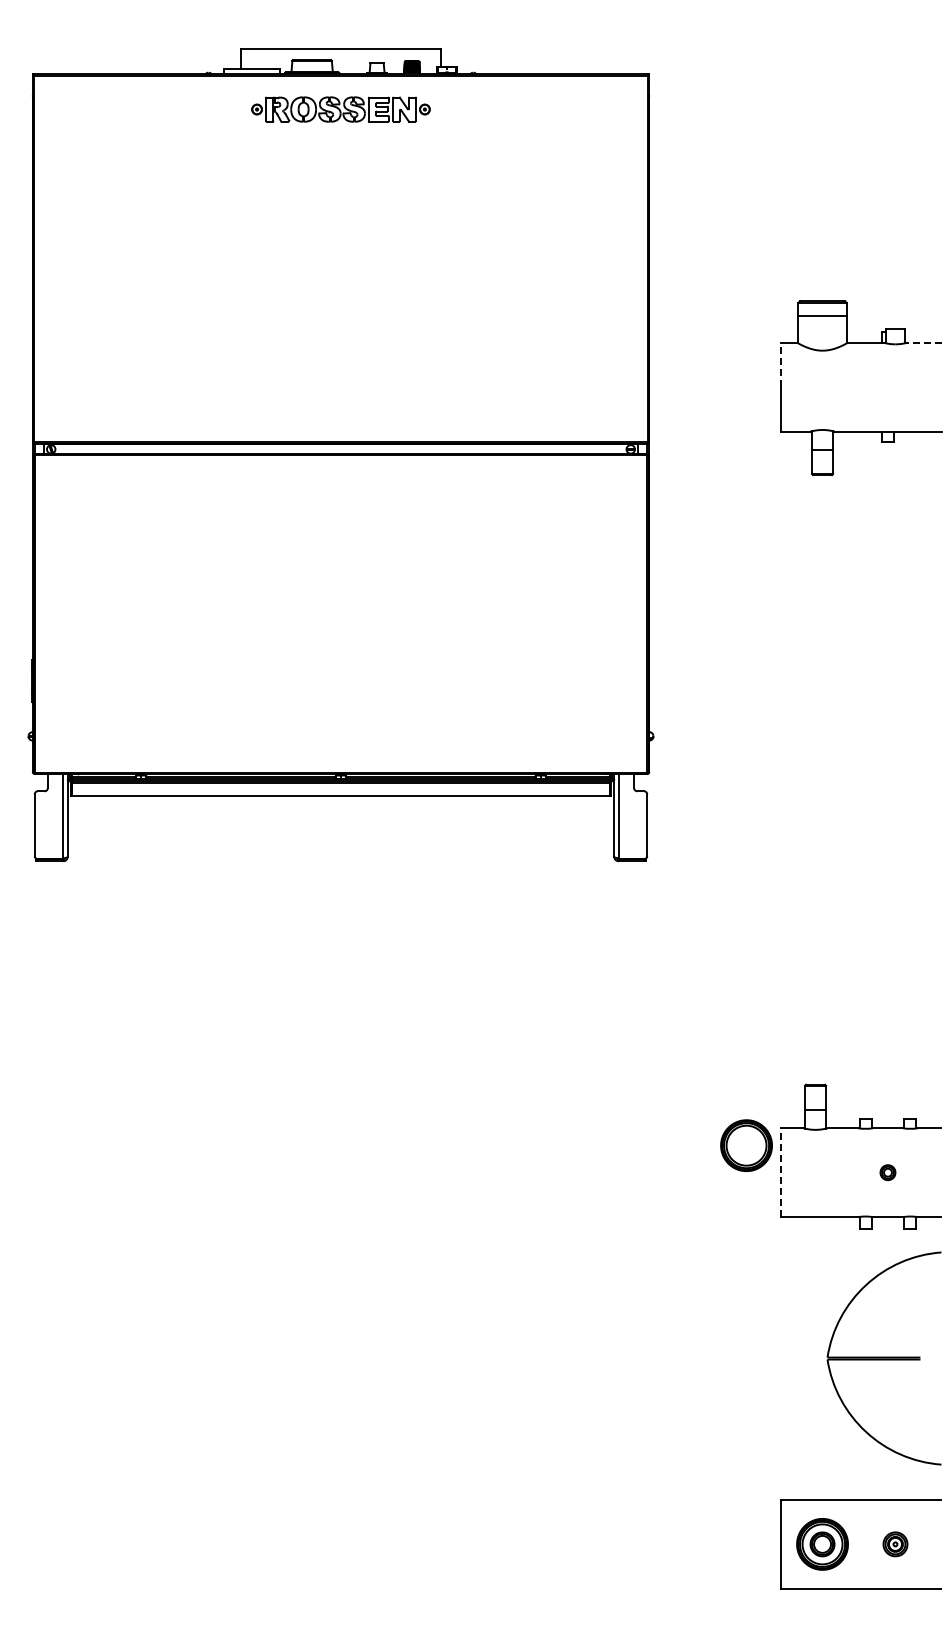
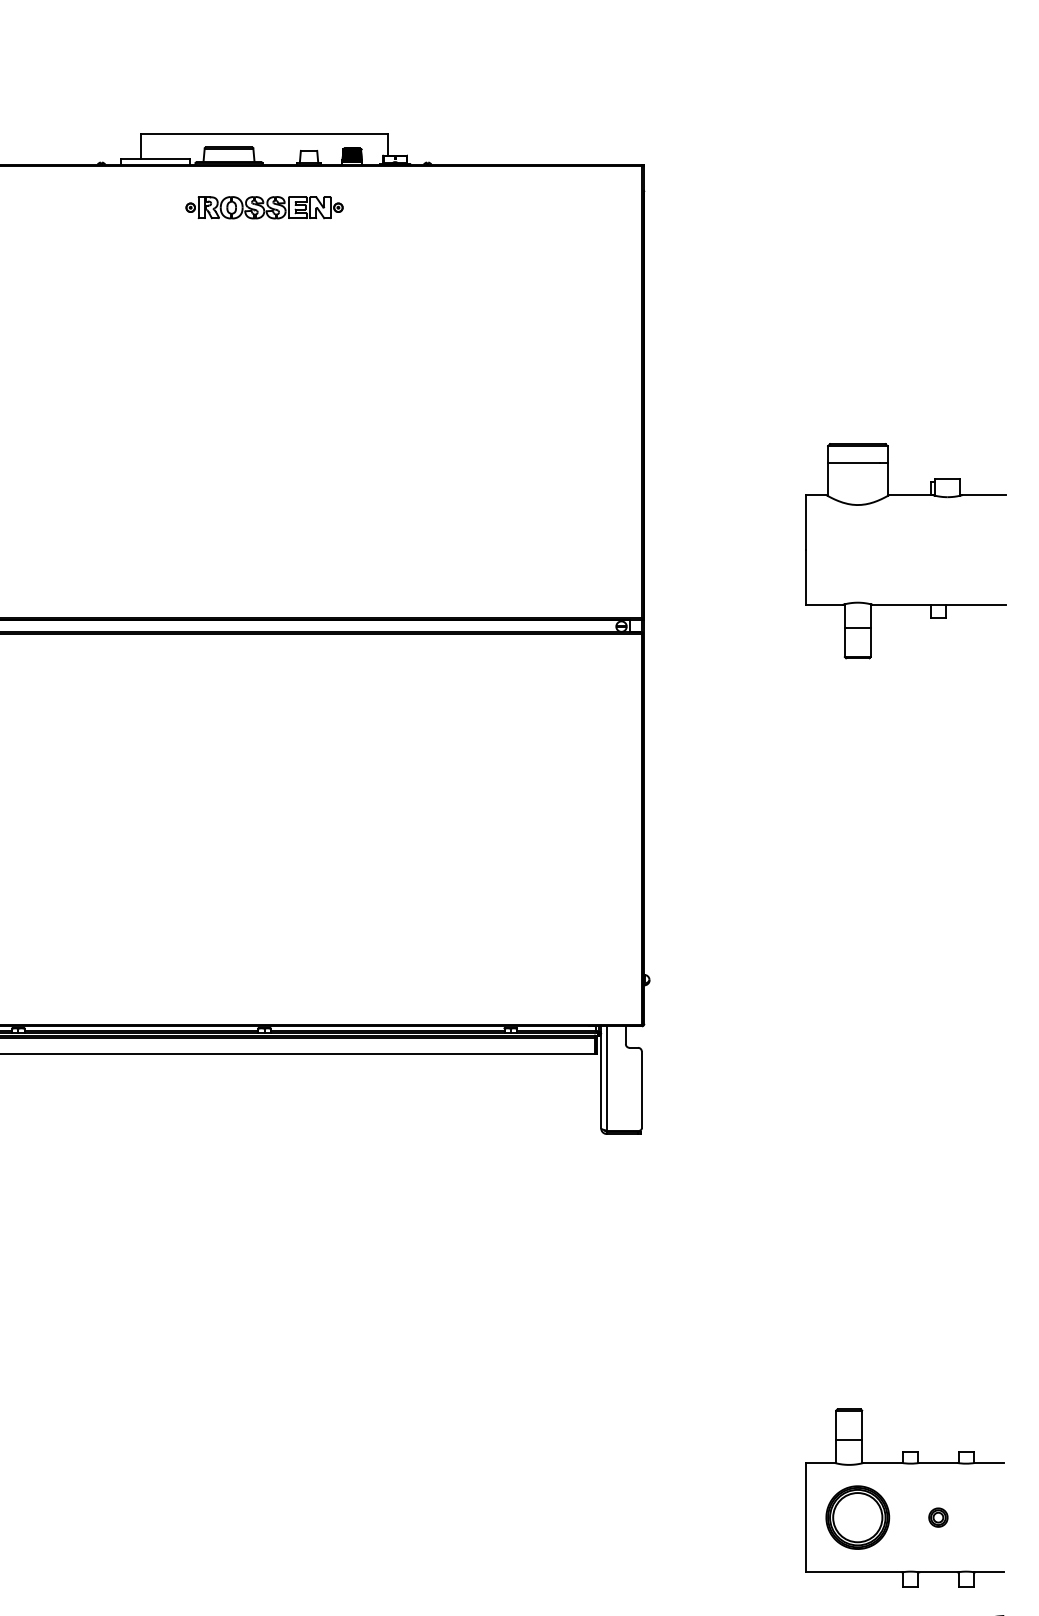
part: (340, 108) -> (263, 206), size x0.71
line: (924, 342) -> (983, 494), dashed -> solid
line: (780, 364) -> (806, 522), dashed -> solid
part: (746, 1145) -> (857, 1517), moved
line: (780, 1172) -> (806, 1517), dashed -> solid

